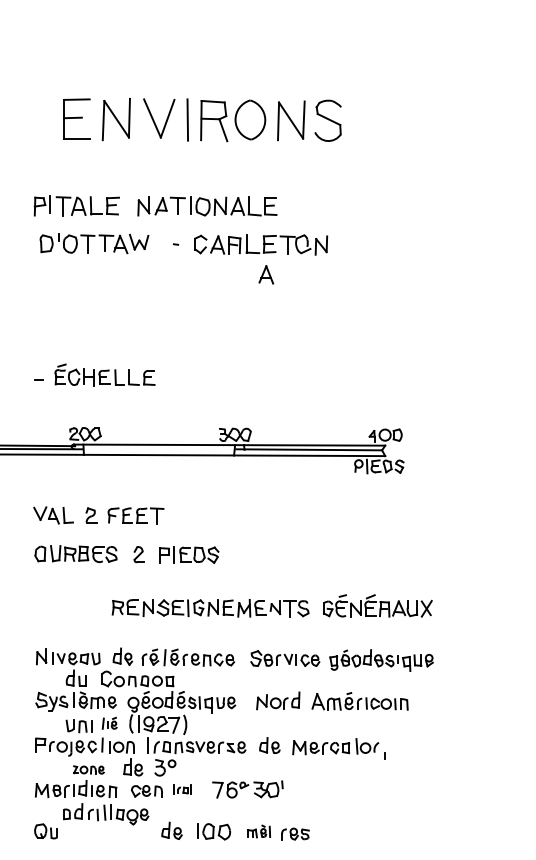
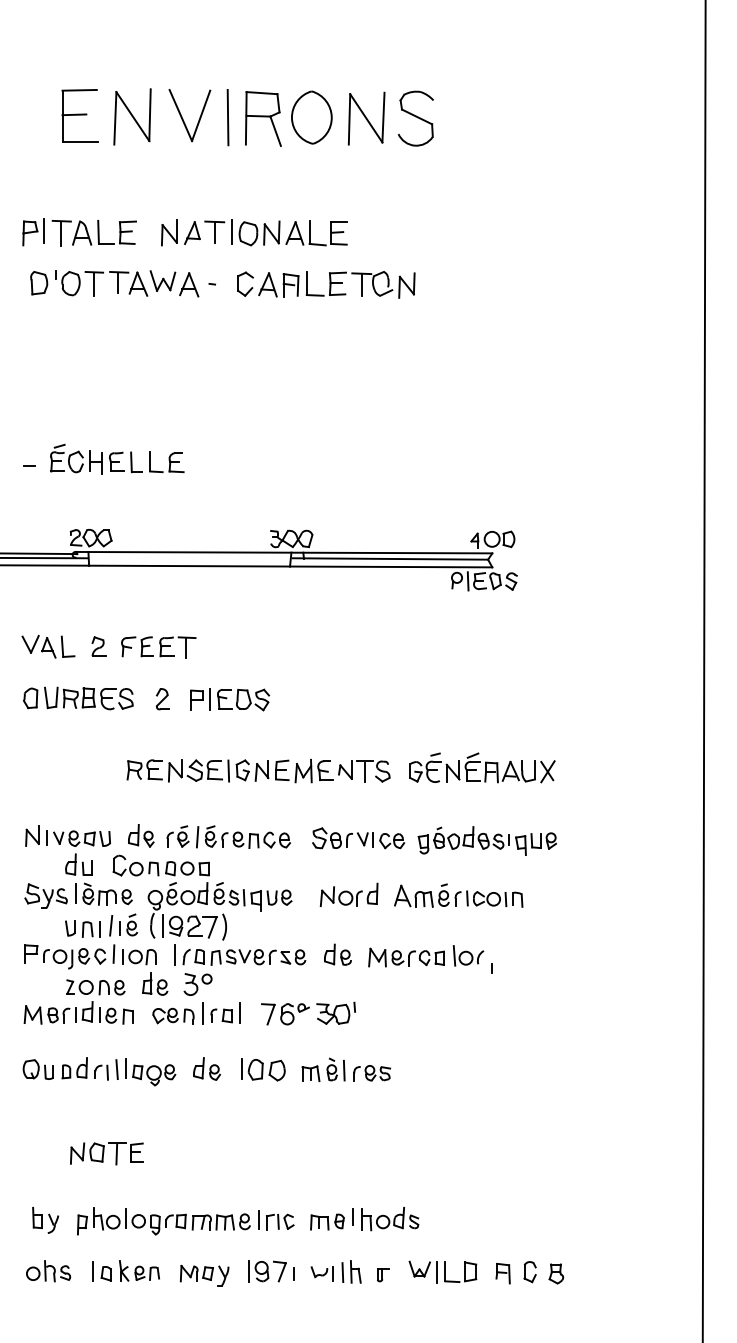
part: (266, 274) -> (189, 284), moved
part: (109, 722) -> (123, 924), size x1.43
part: (88, 770) -> (95, 987), size x1.43
part: (182, 789) -> (221, 1013), size x1.67
part: (105, 814) -> (118, 1071), moved
part: (259, 831) -> (323, 1069), size x1.43

